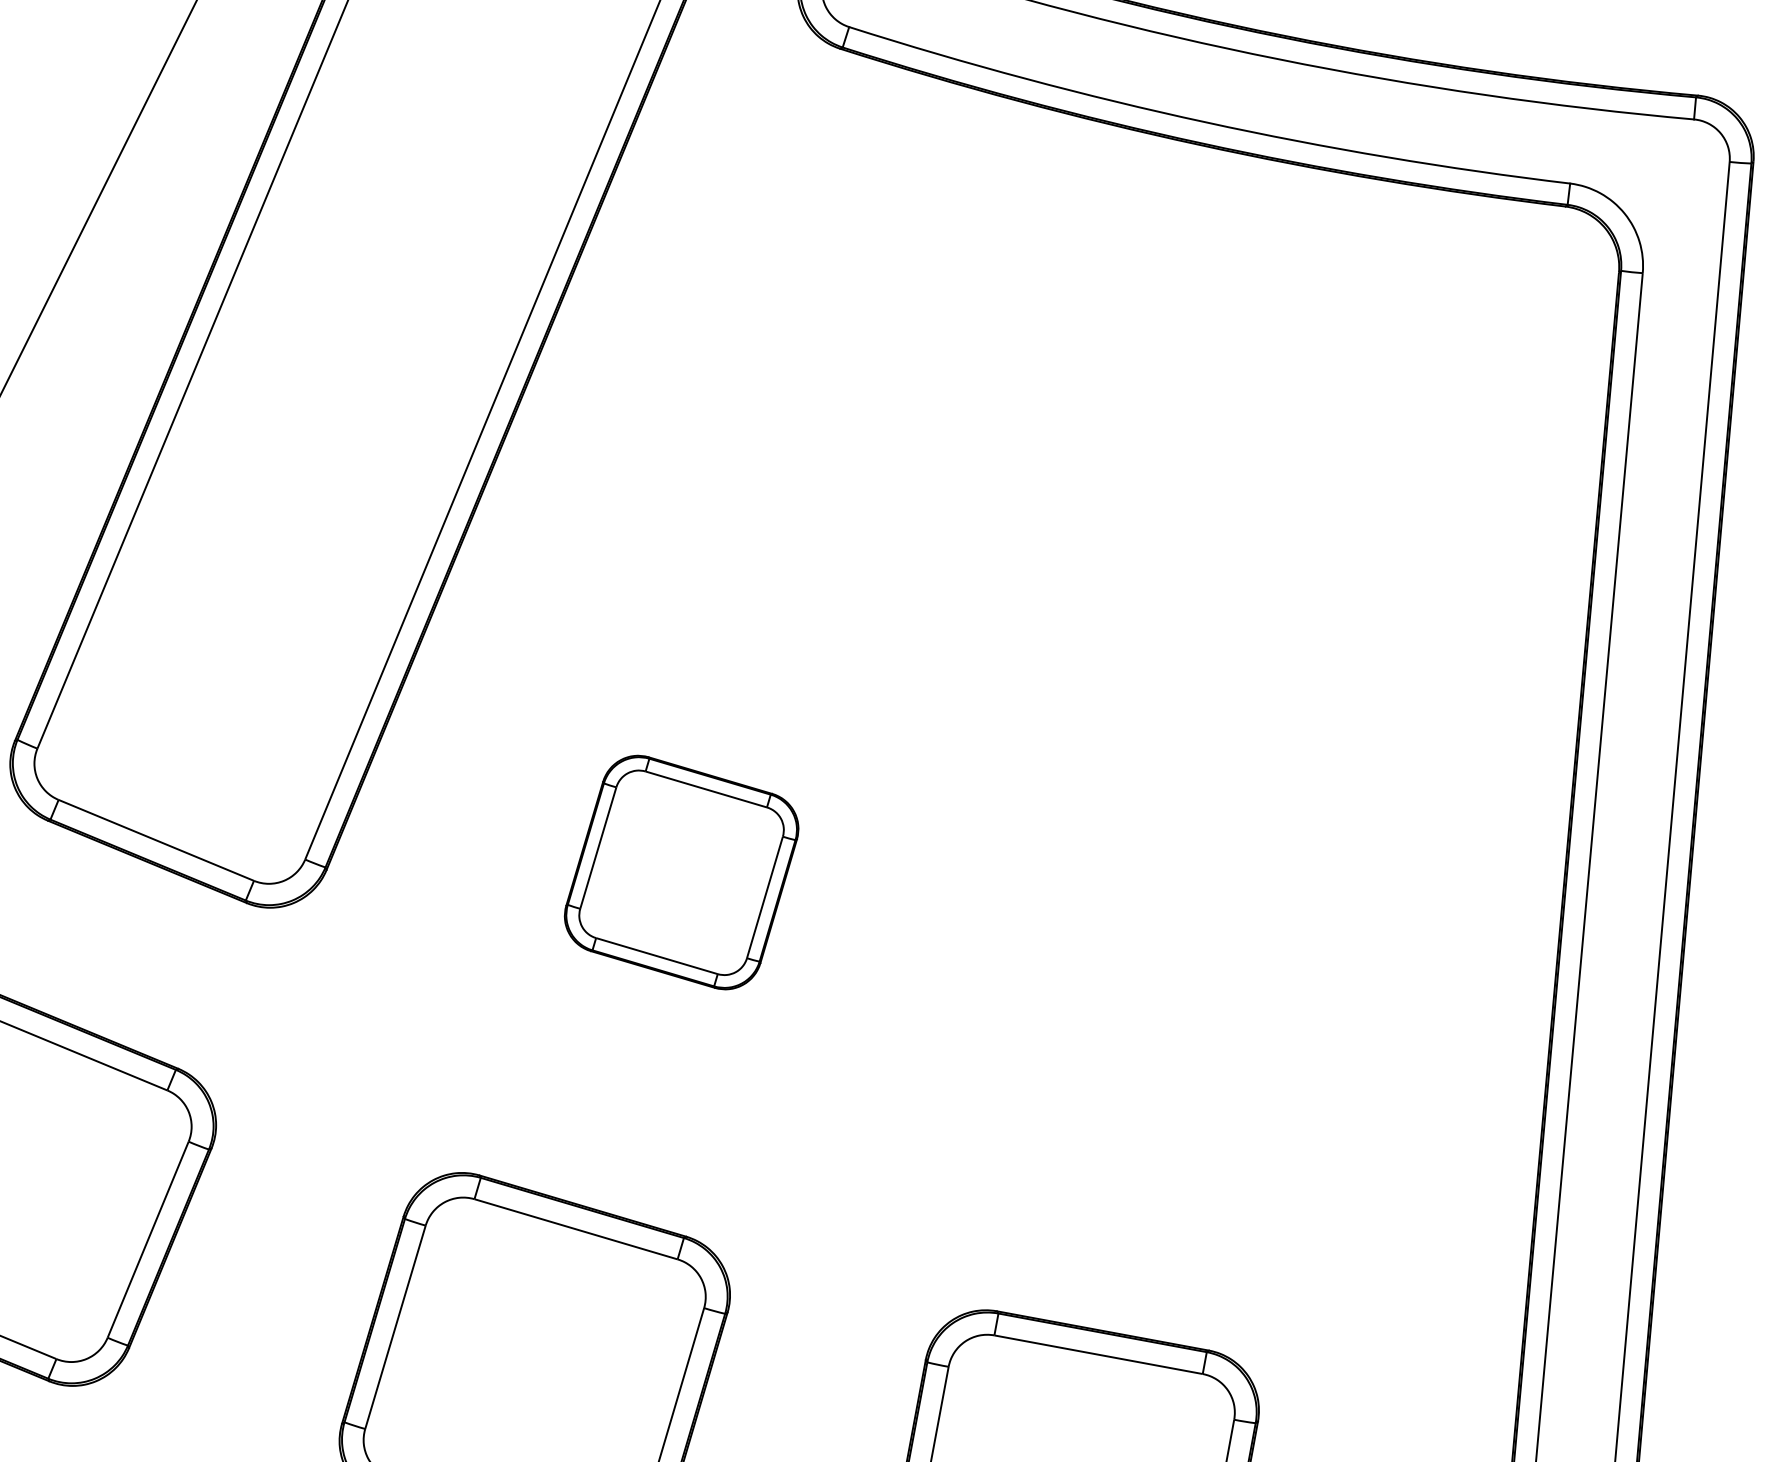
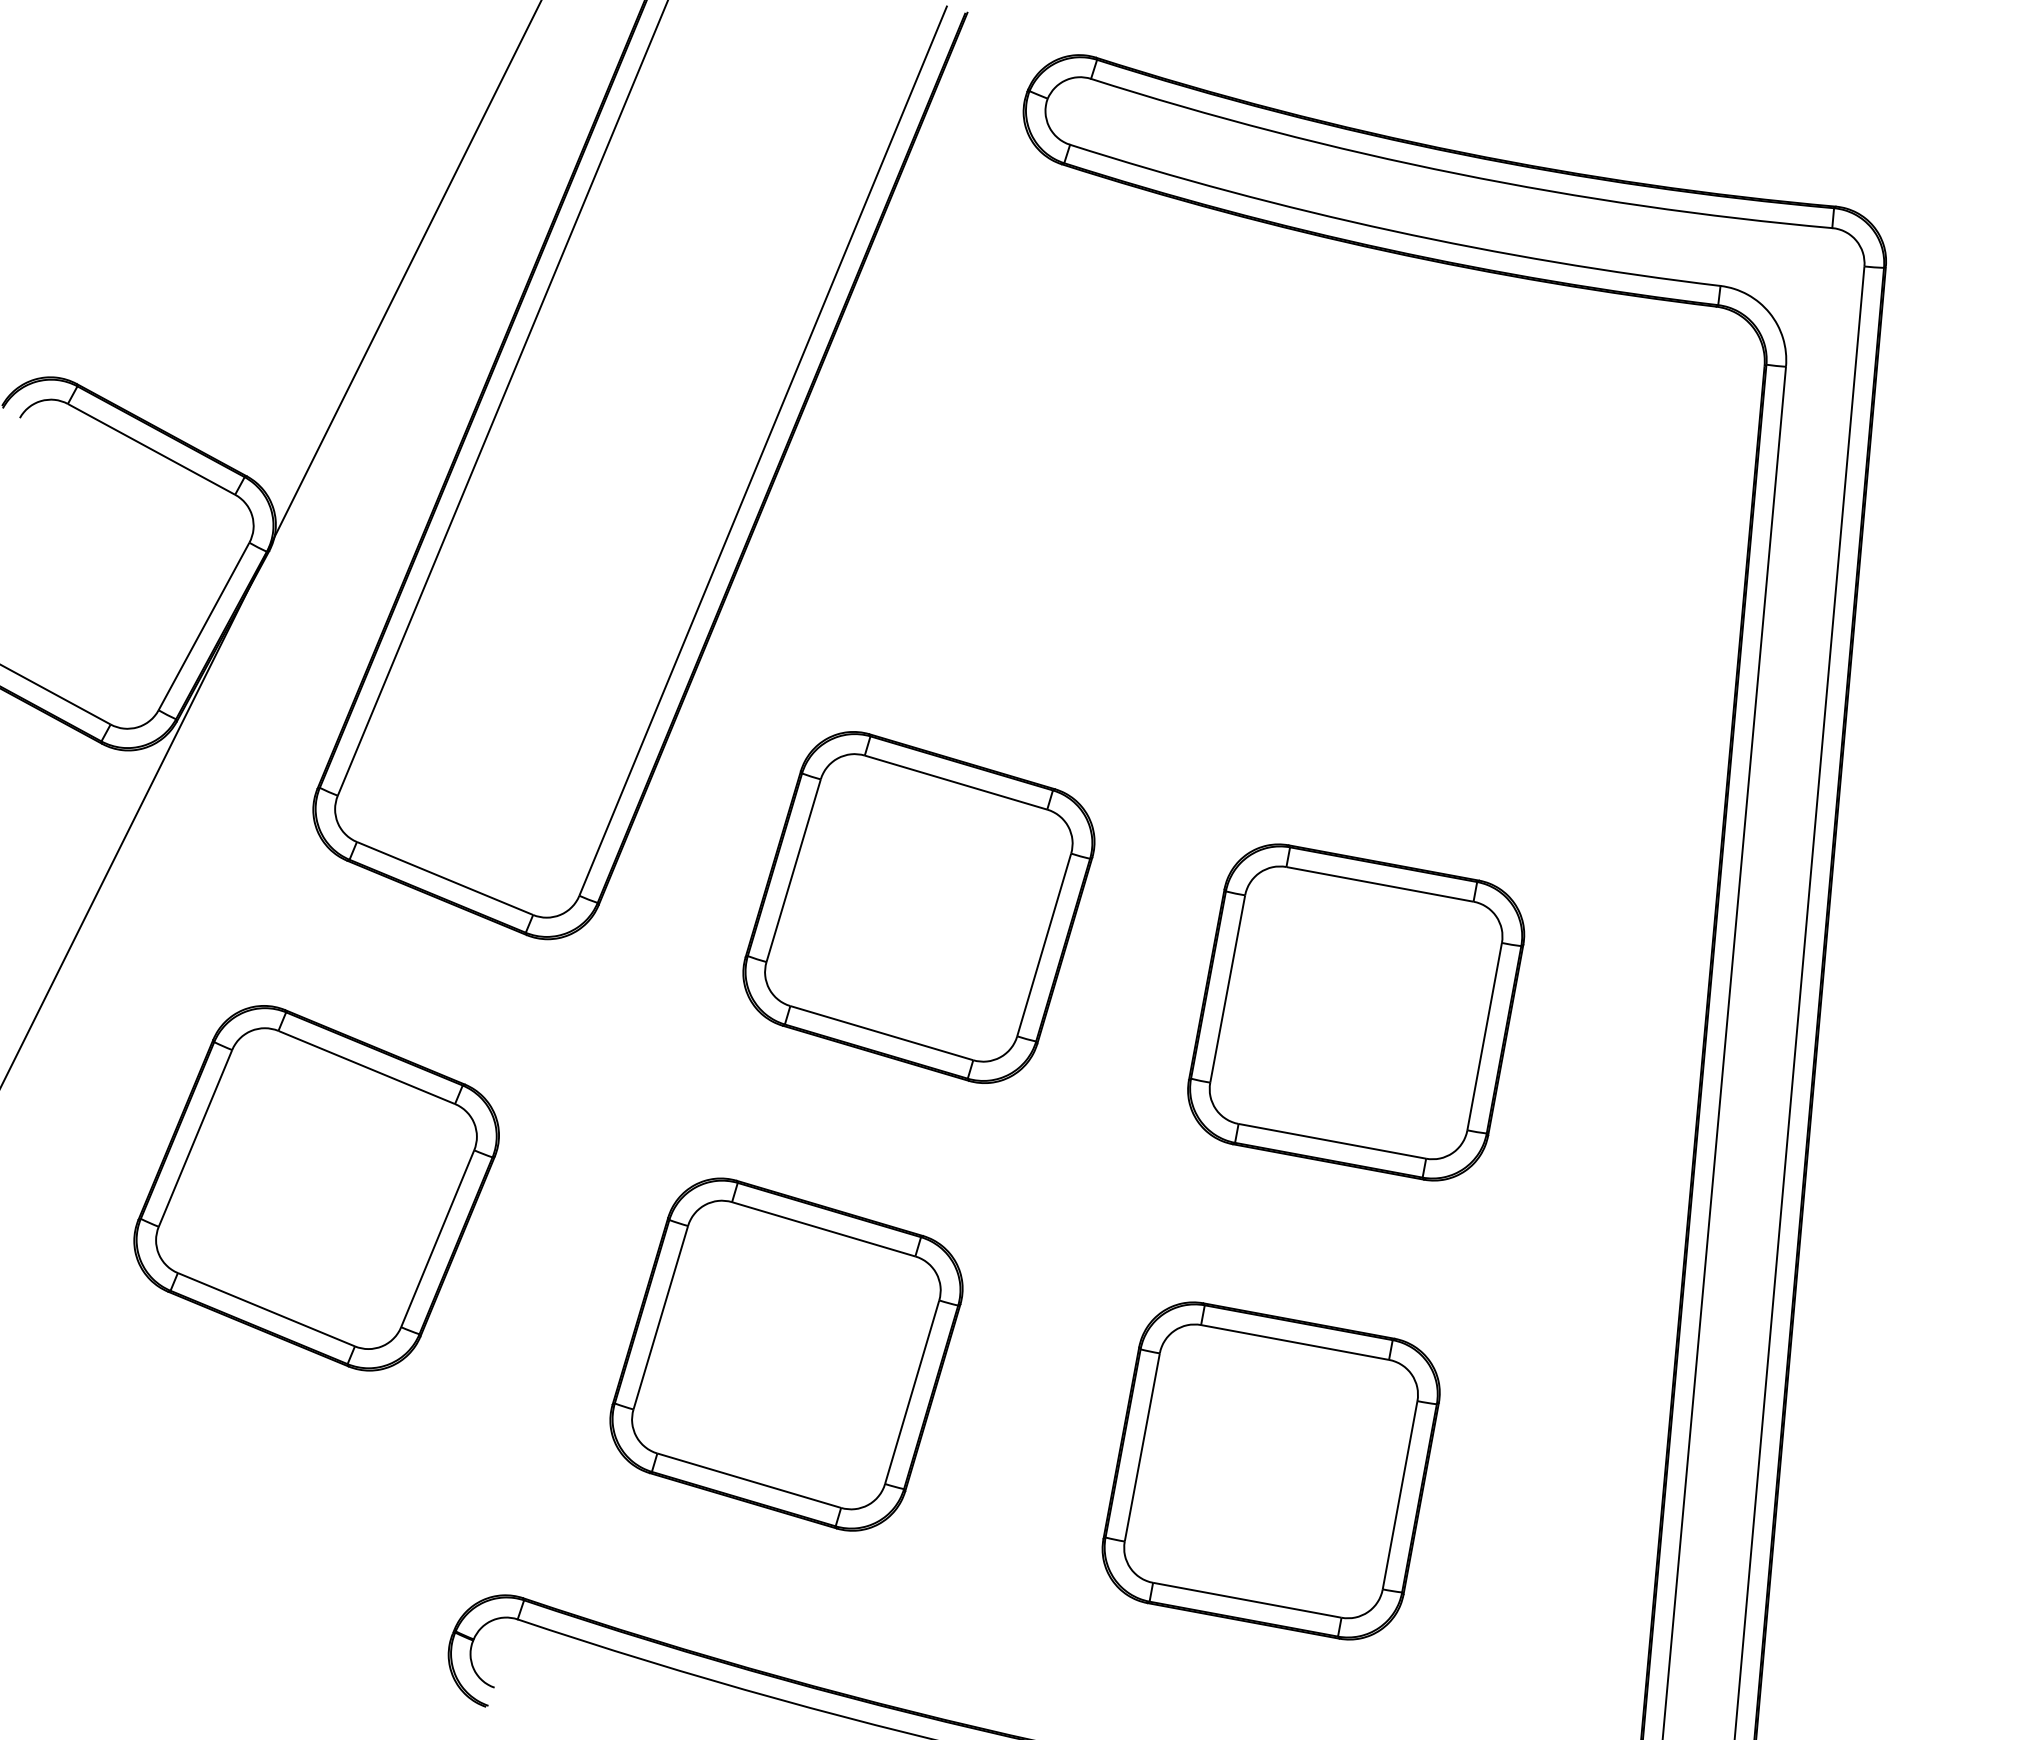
part: (681, 872) -> (918, 907), size x1.67
part: (1166, 988) -> (1356, 1012), added

